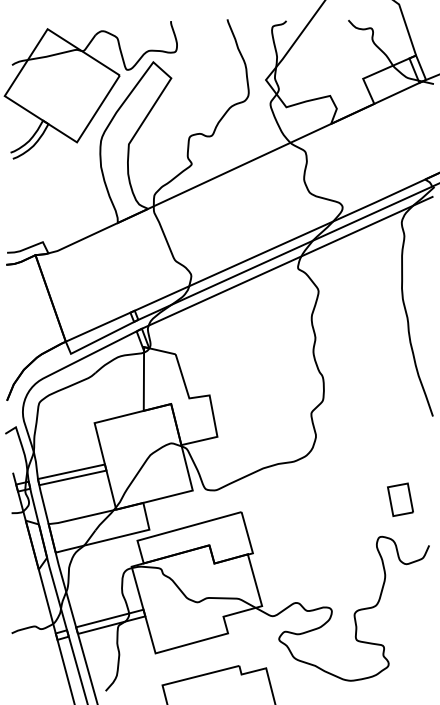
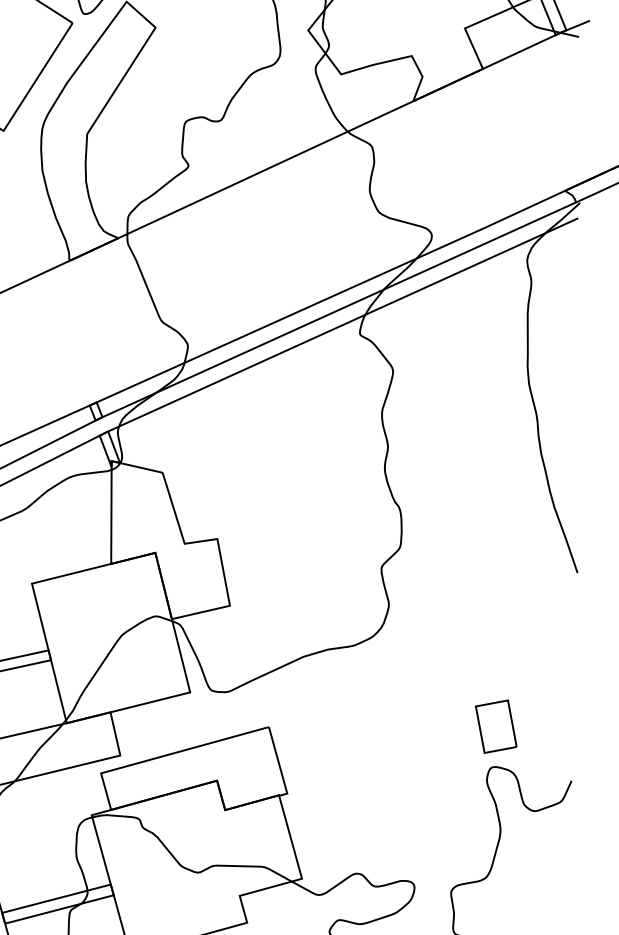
part: (400, 499) -> (496, 726), moved

